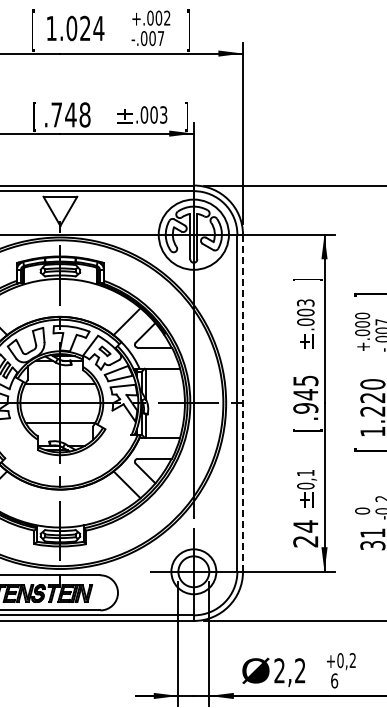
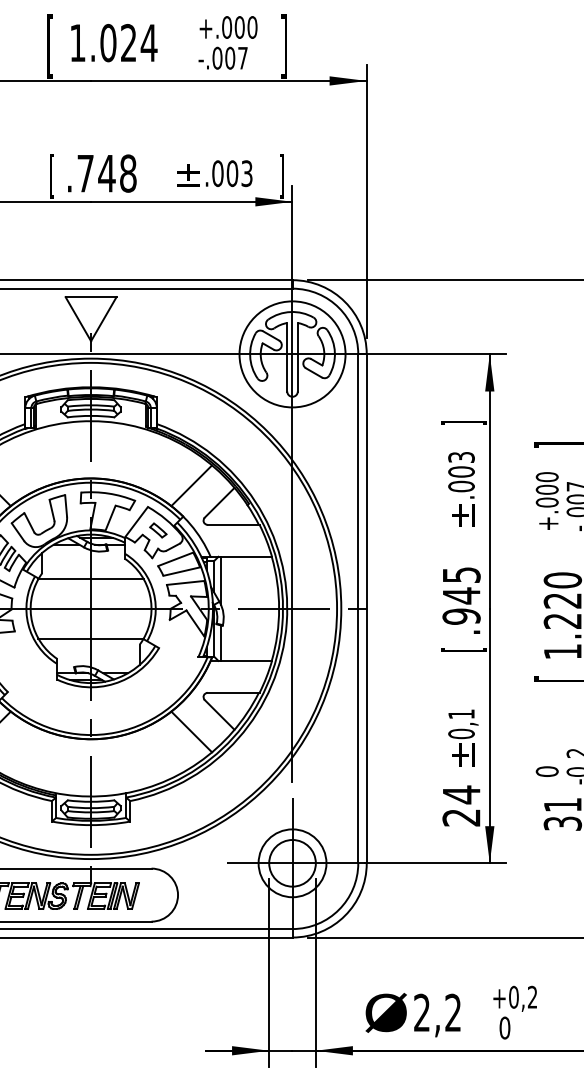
text: (167, 17) -> (252, 26), +.002 -> +.000
line: (243, 403) -> (367, 609), dashed -> solid
text: (334, 680) -> (504, 1027), 6 -> 0

